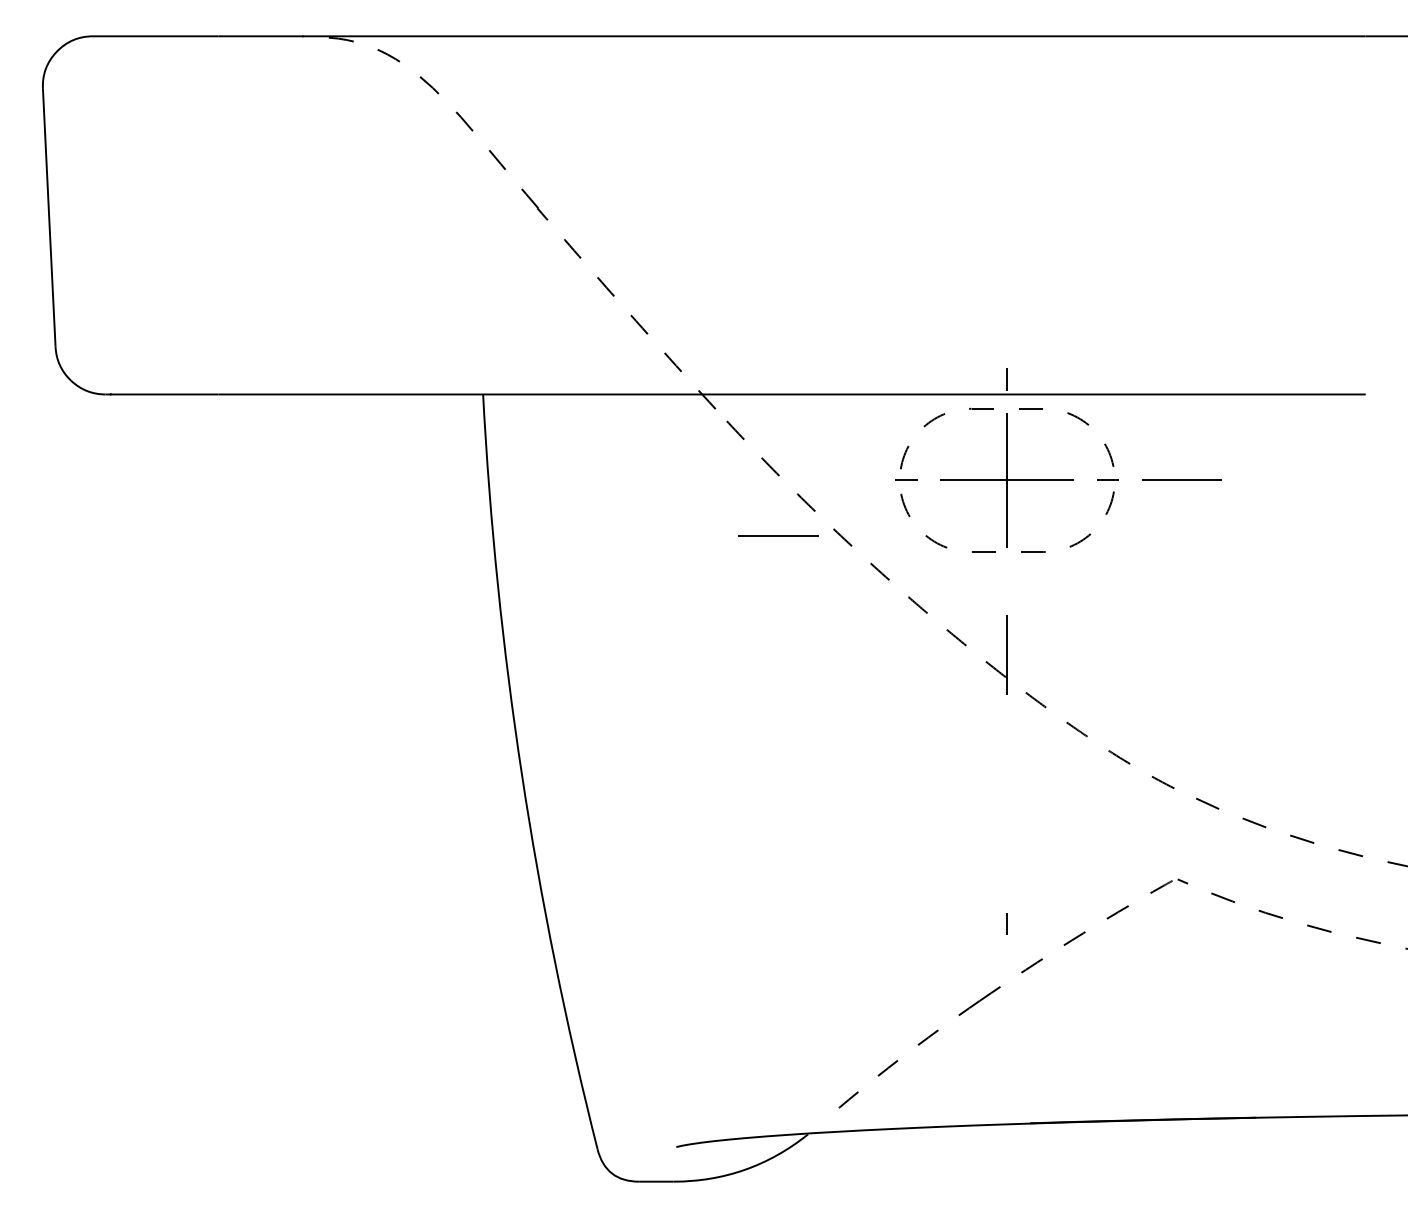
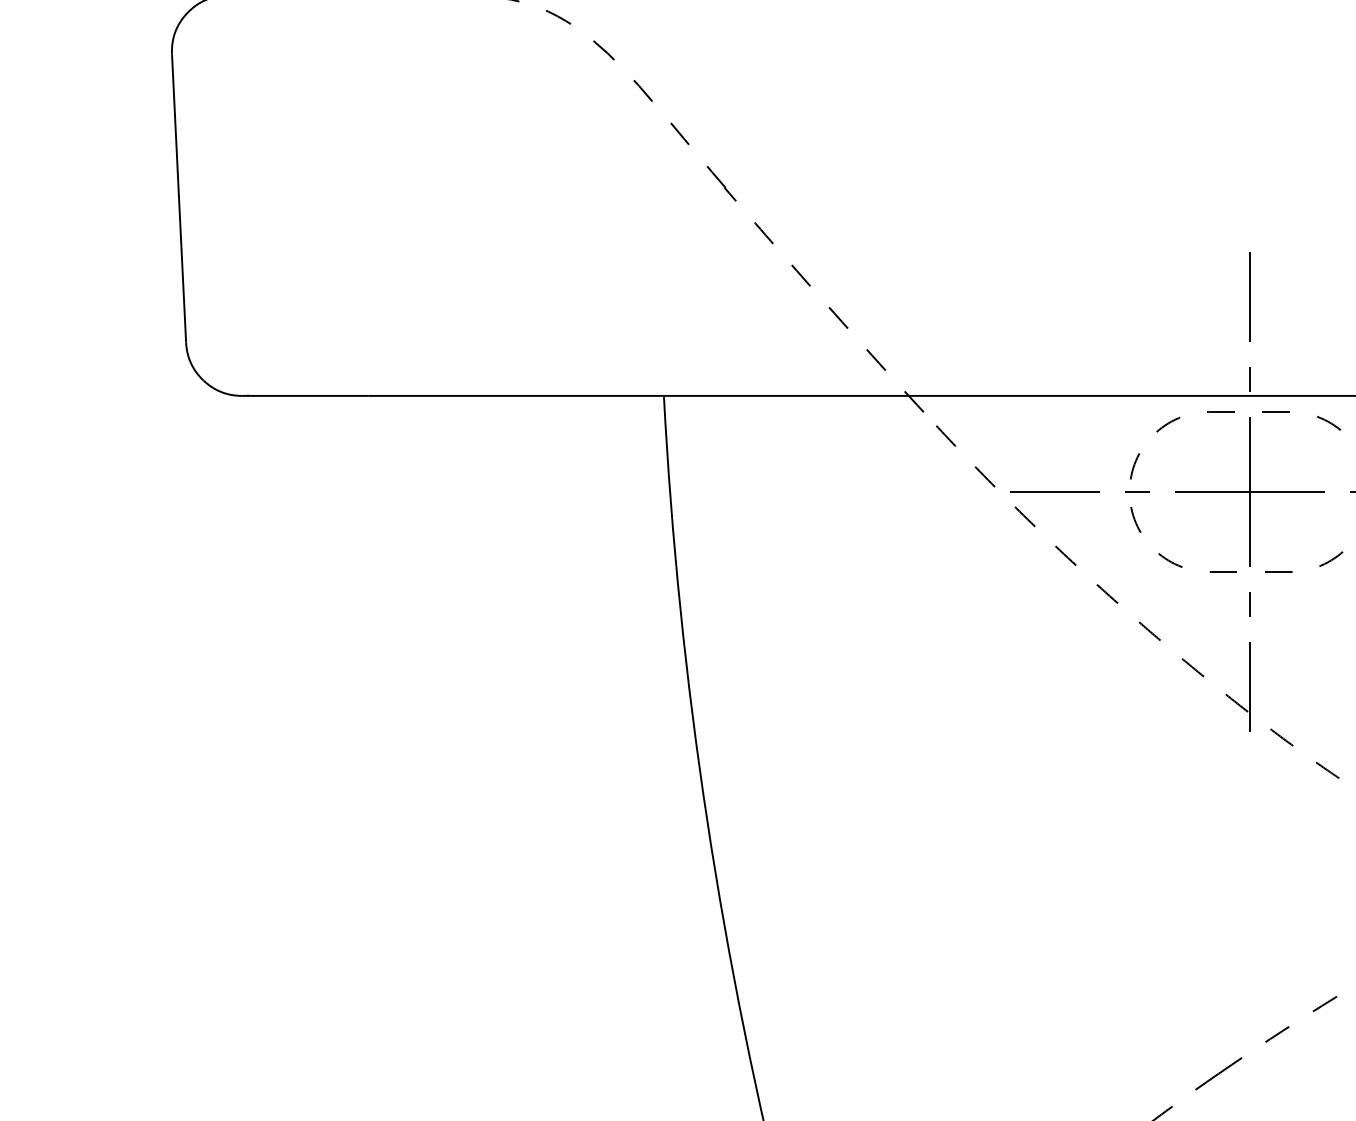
line: (1006, 305) -> (1248, 296), added
line: (778, 535) -> (1054, 490), moved
line: (1006, 923) -> (1248, 603), moved

